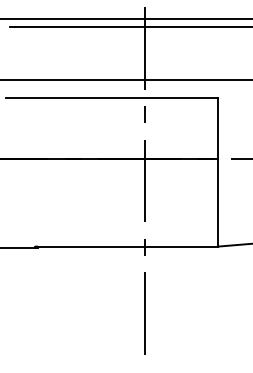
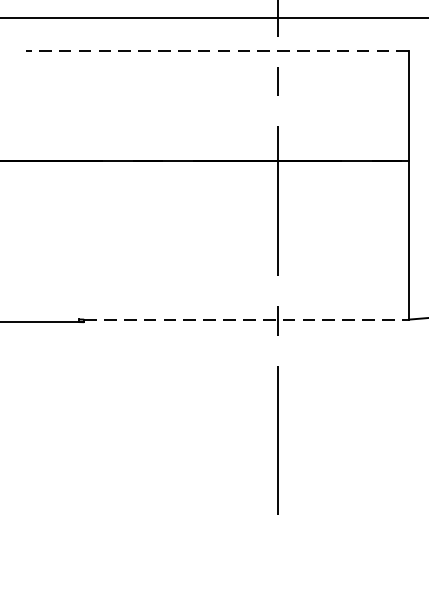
line: (111, 97) -> (217, 50), solid -> dashed
line: (127, 246) -> (246, 319), solid -> dashed

